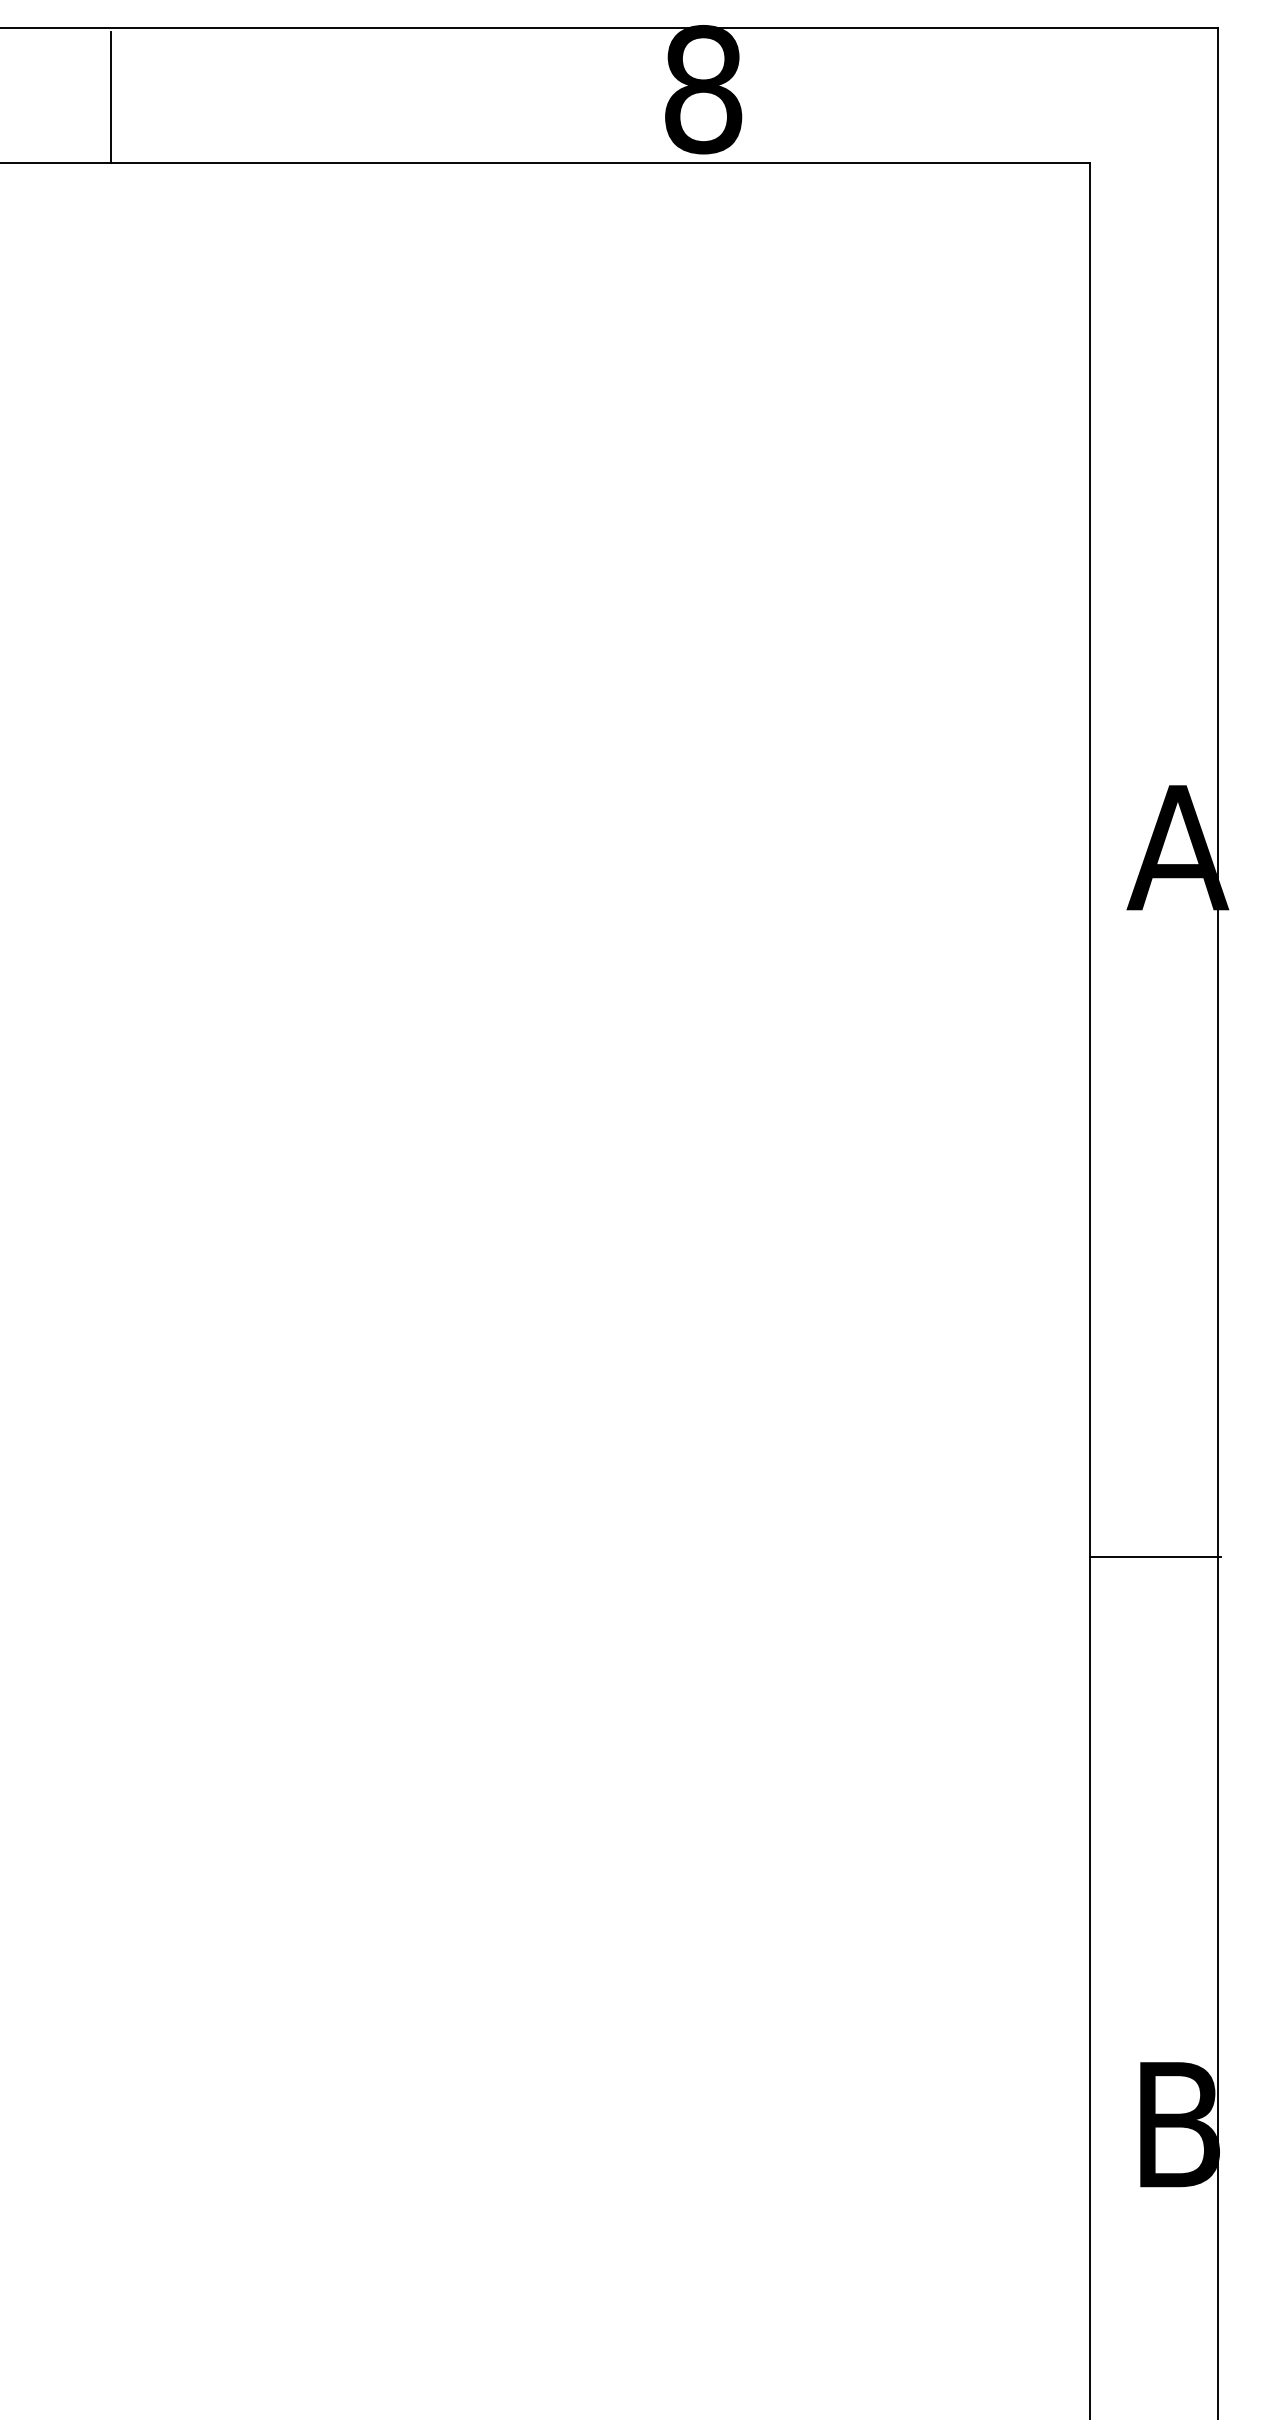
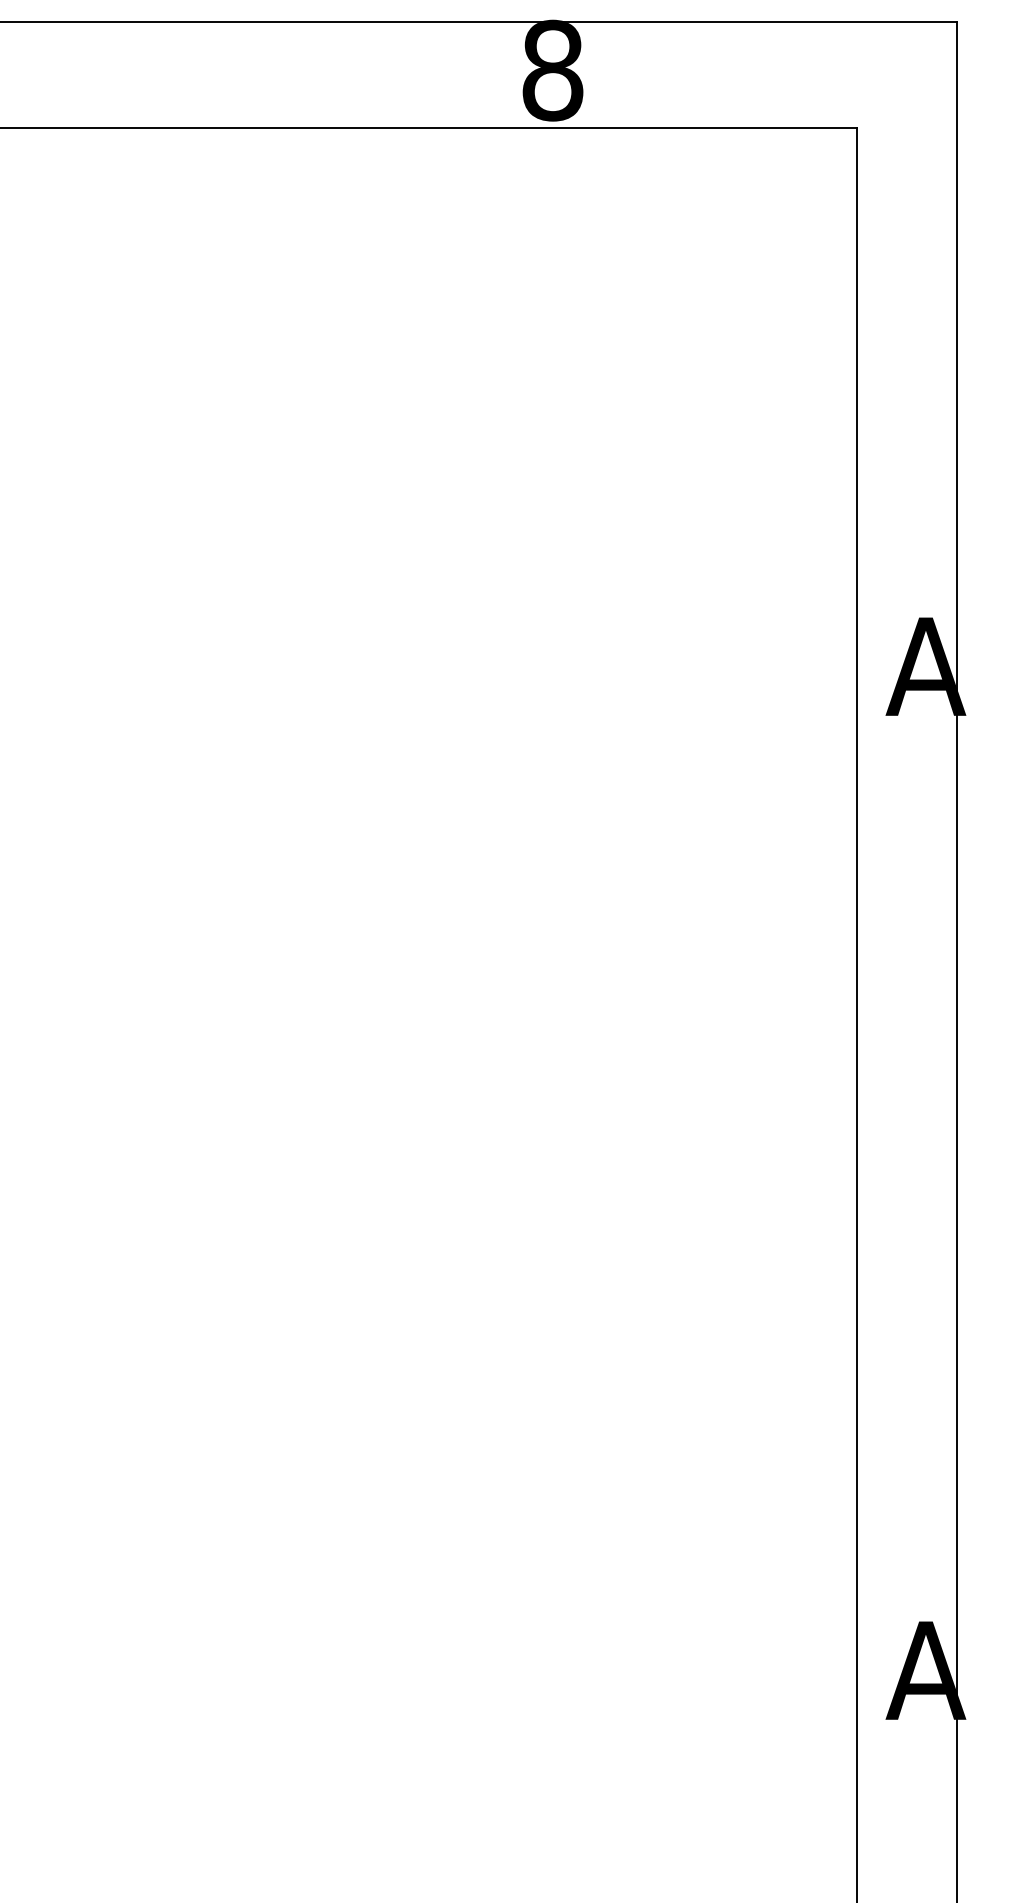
line: (111, 97) -> (87, 76), removed
line: (1154, 1557) -> (907, 1224), removed
text: (1177, 2124) -> (925, 1670), B -> A

